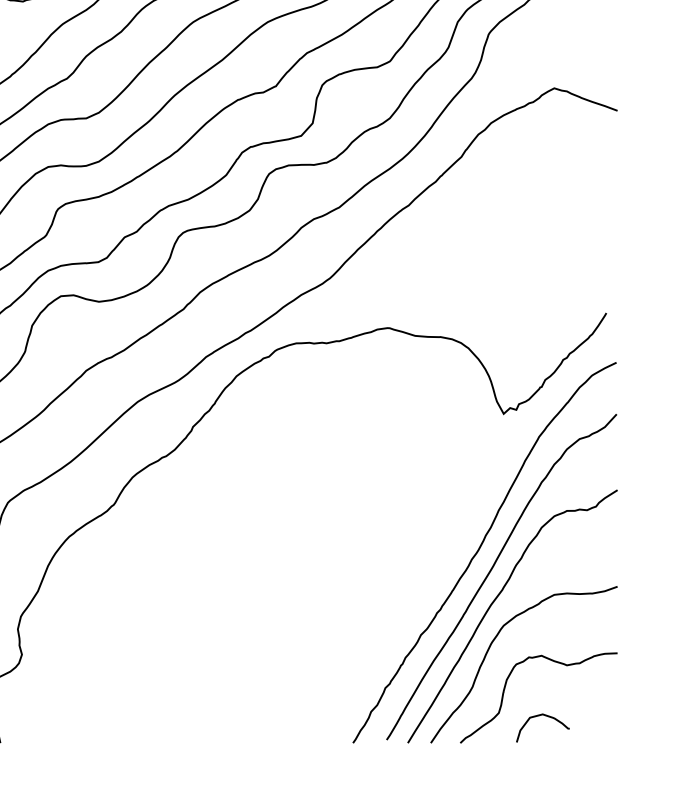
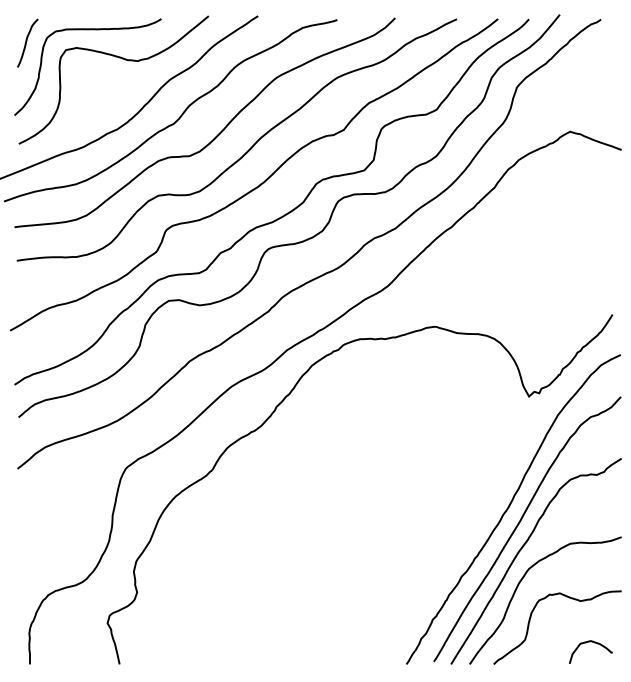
curve: (537, 717) -> (586, 643), moved

